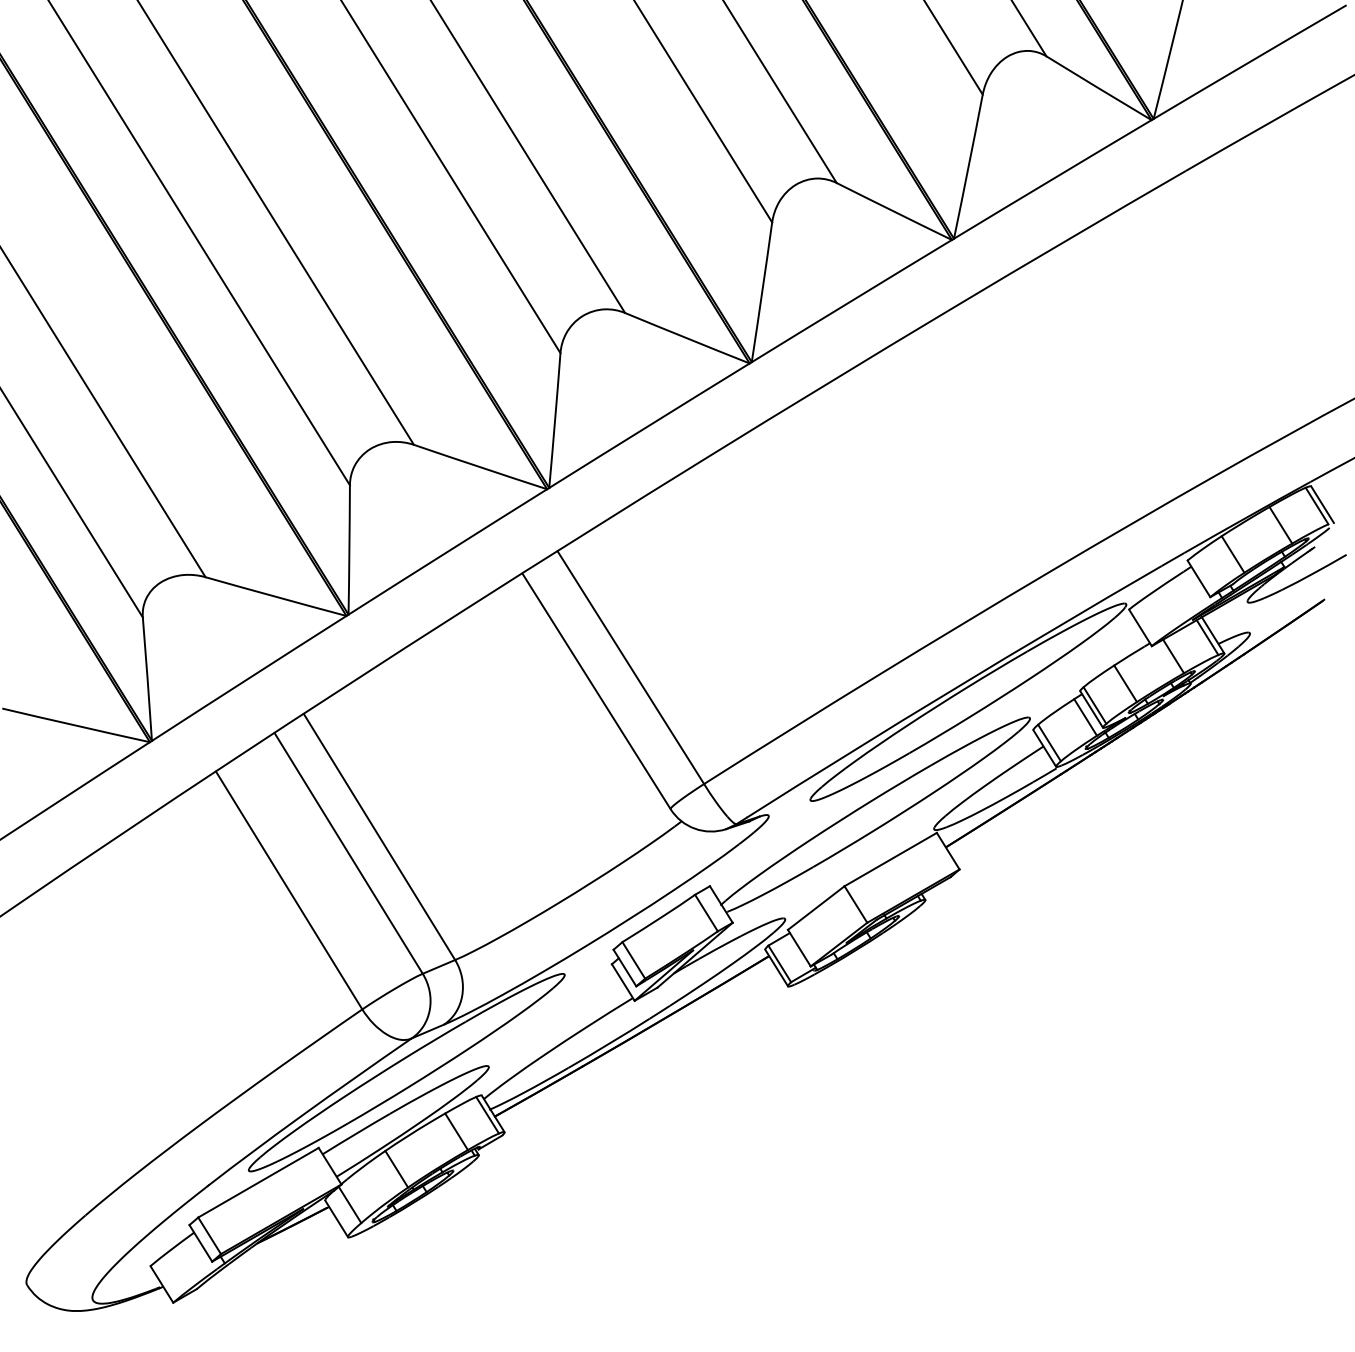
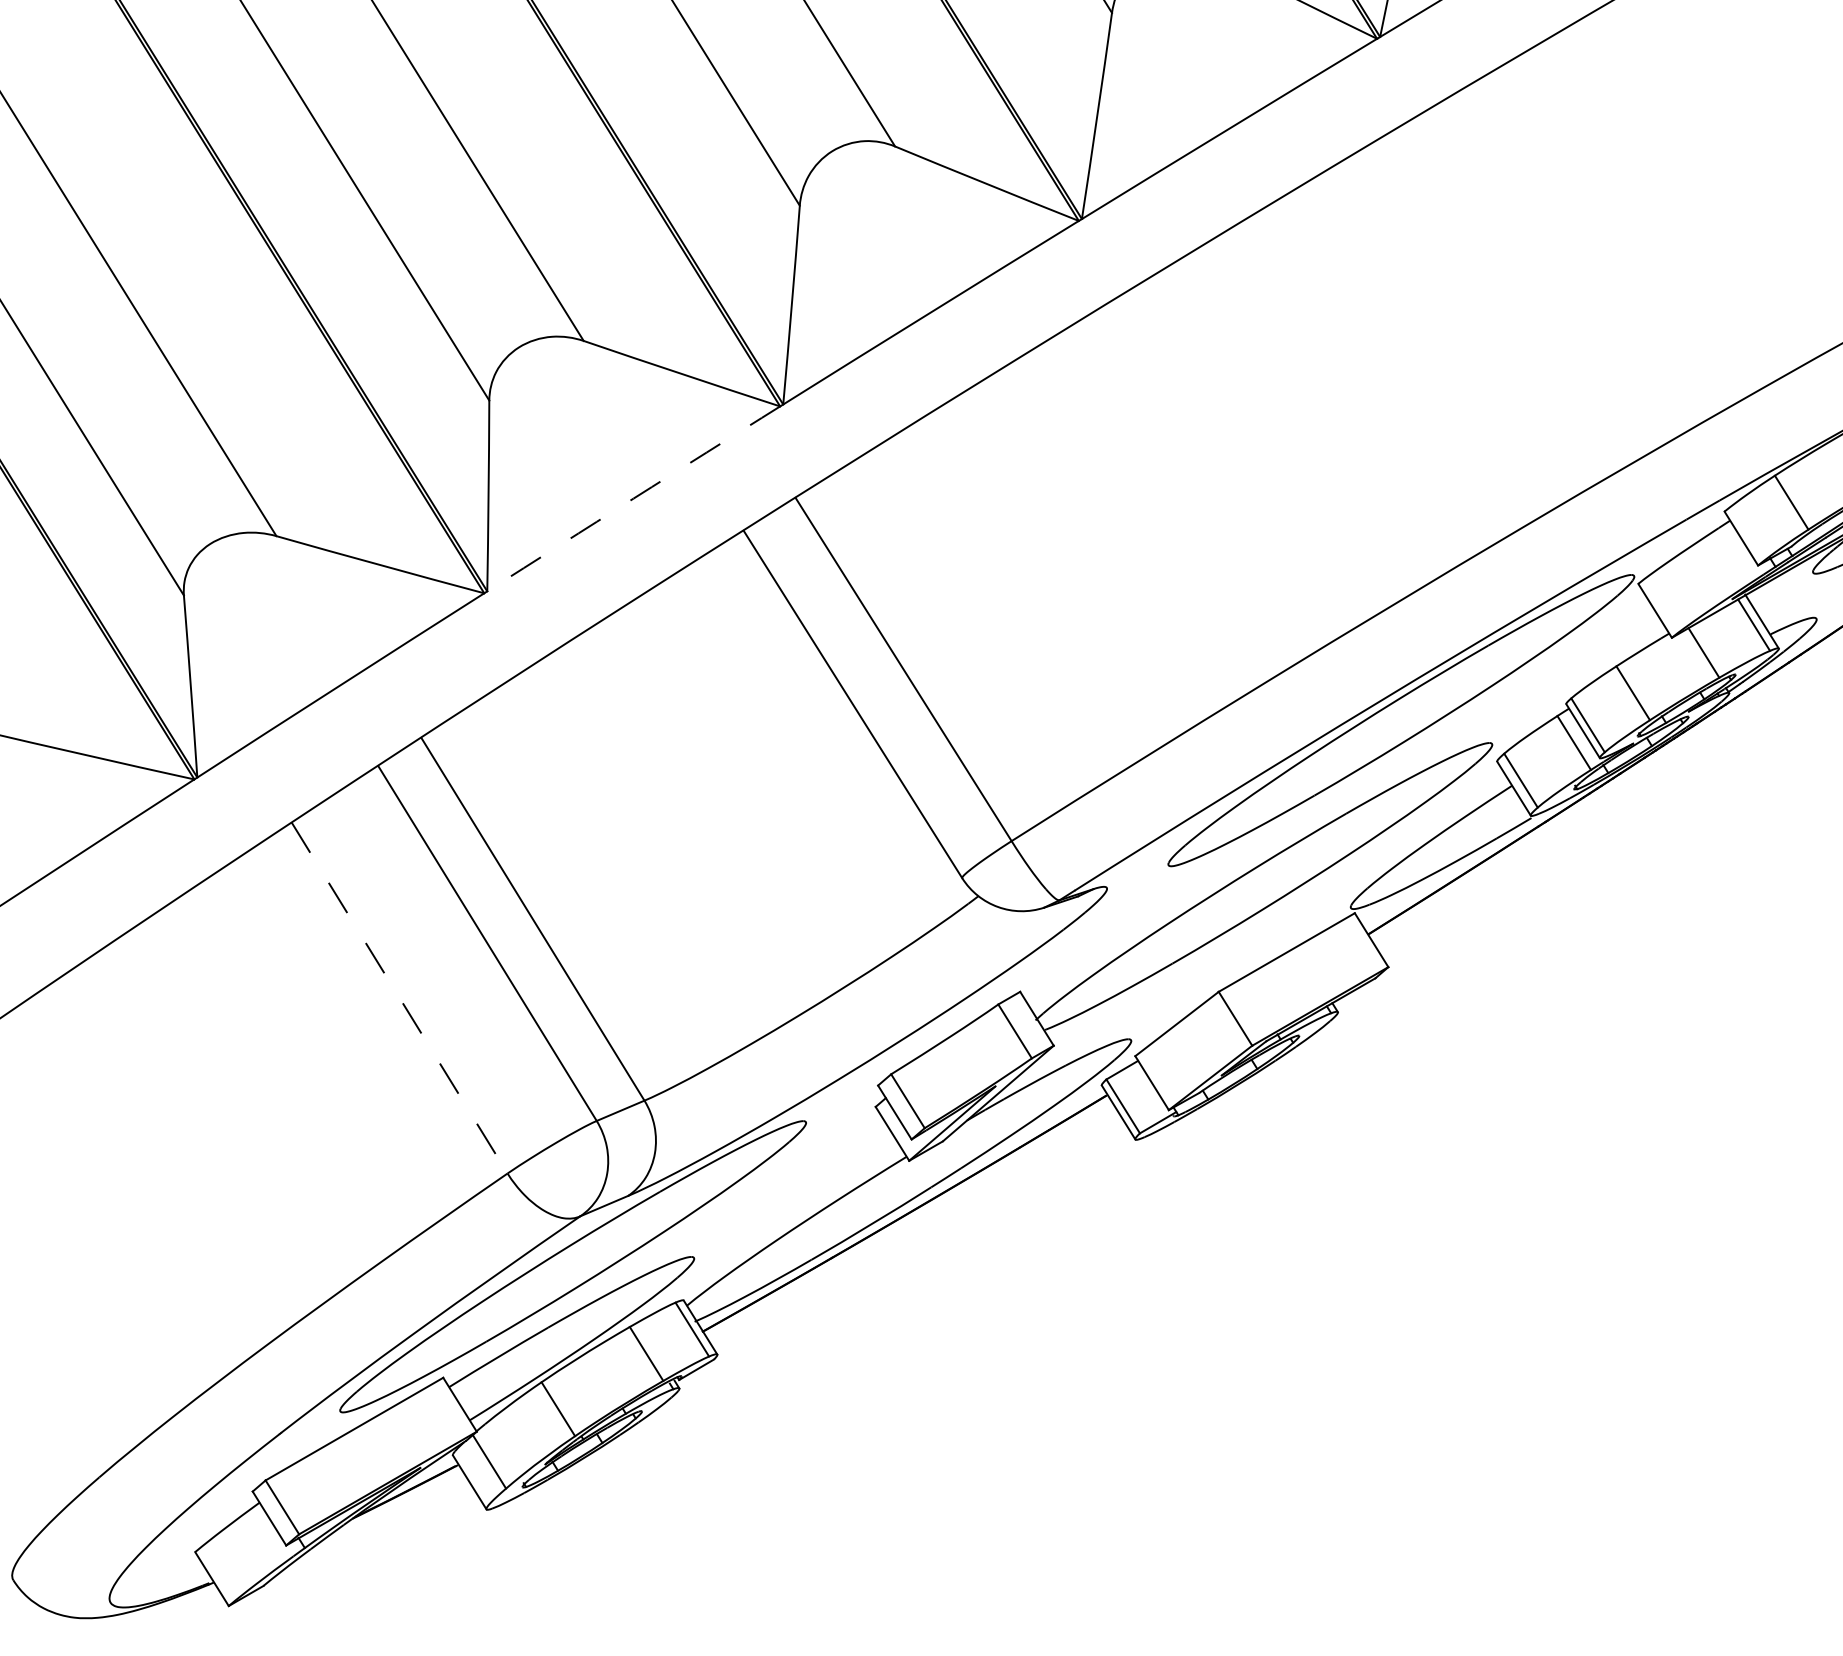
arc: (447, 551) -> (633, 498), solid -> dashed
line: (289, 890) -> (400, 998), solid -> dashed

